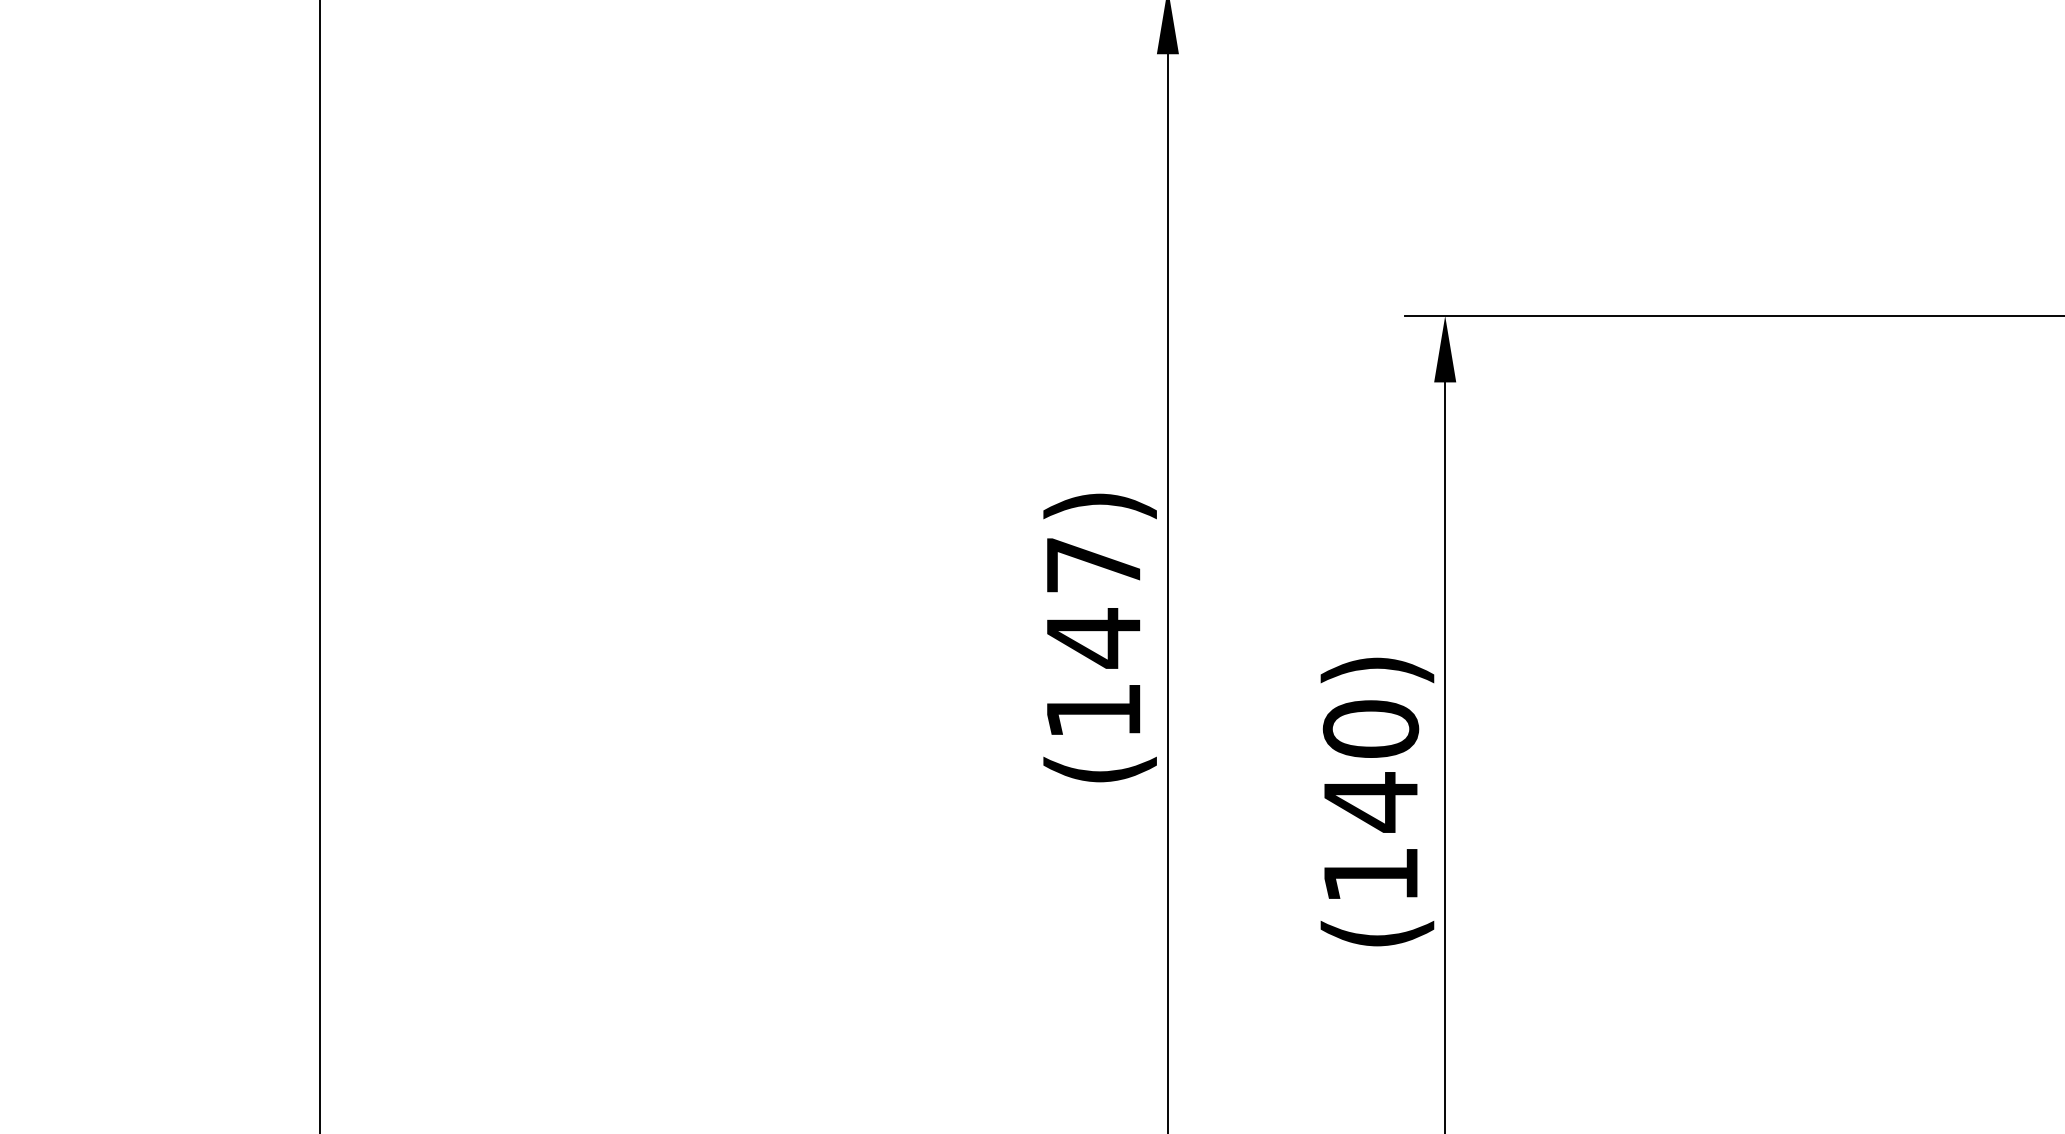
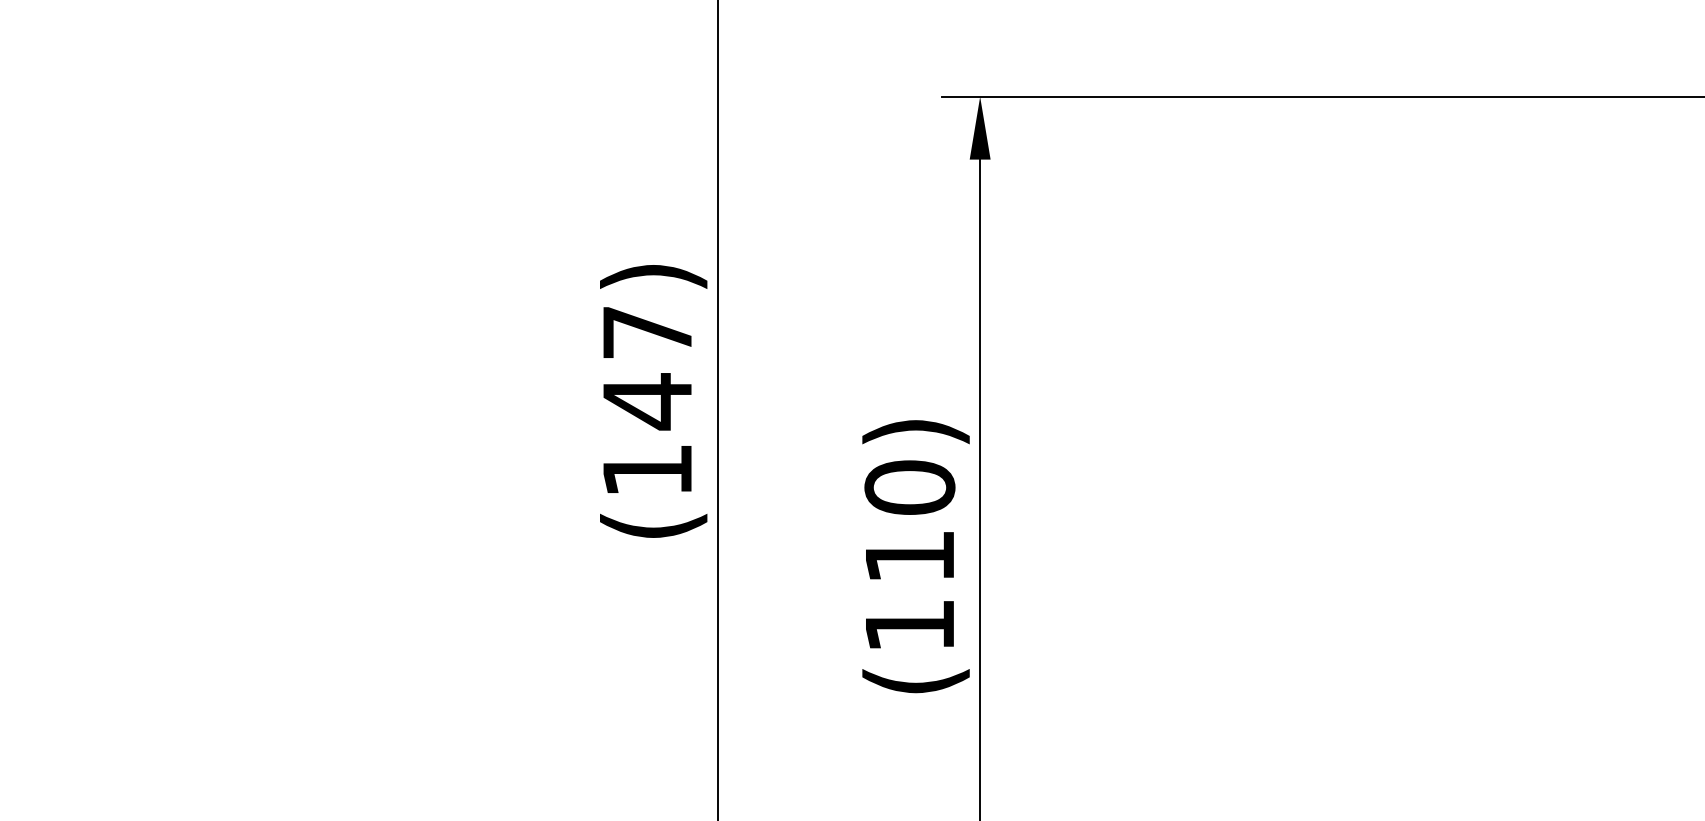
text: (1370, 802) -> (909, 557), (140) -> (110)

